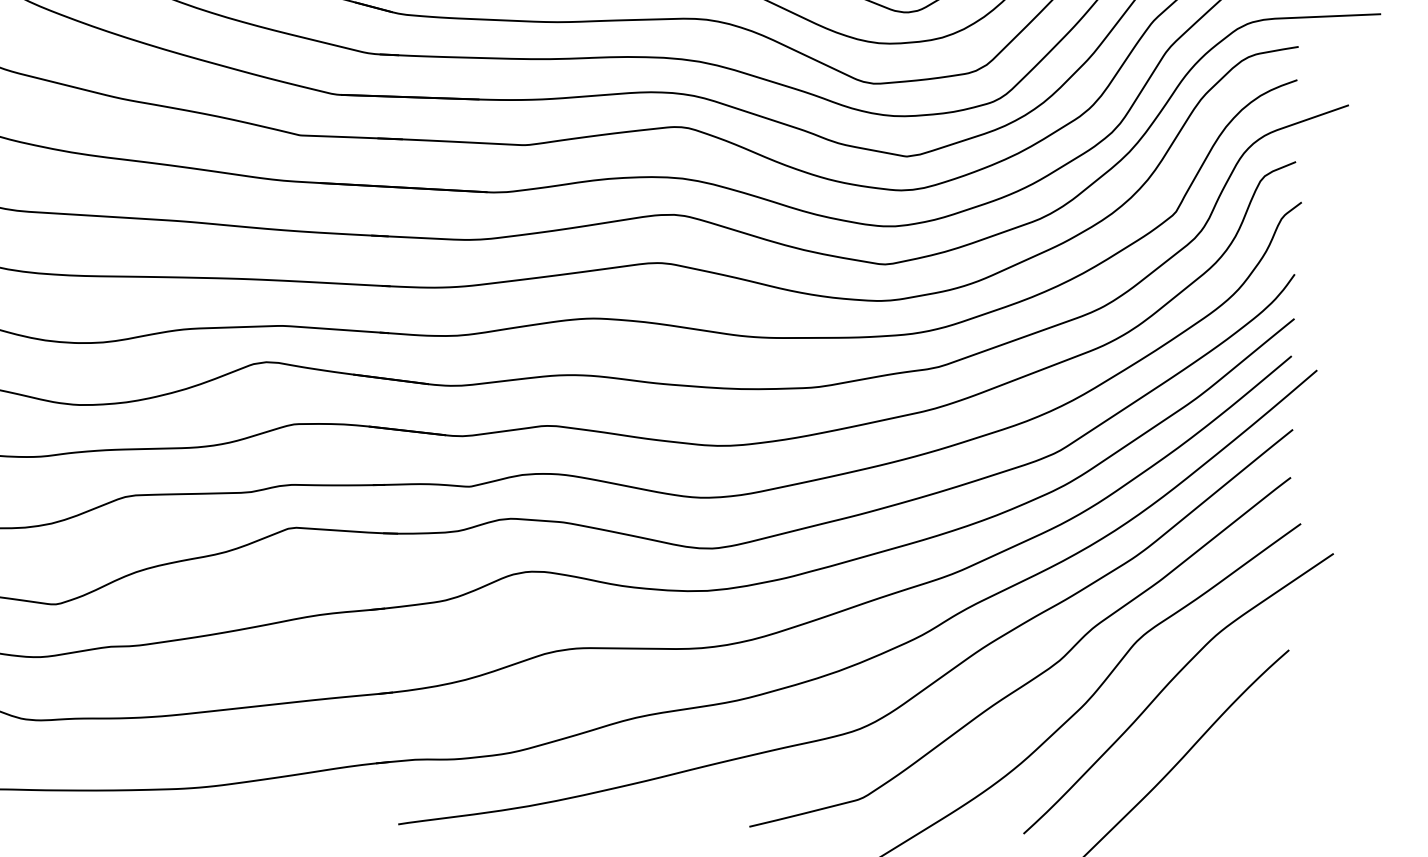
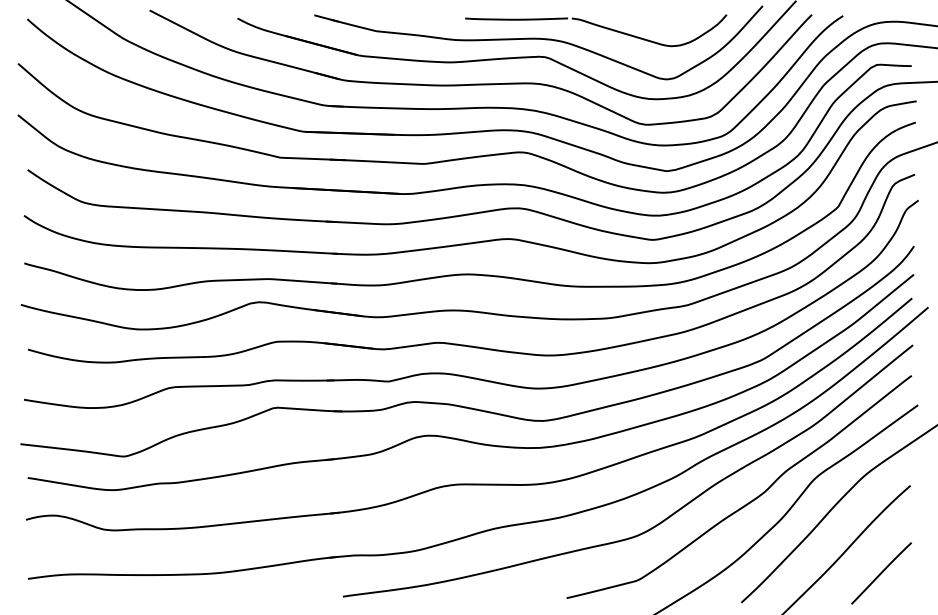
line: (1243, 787) -> (881, 573), added

